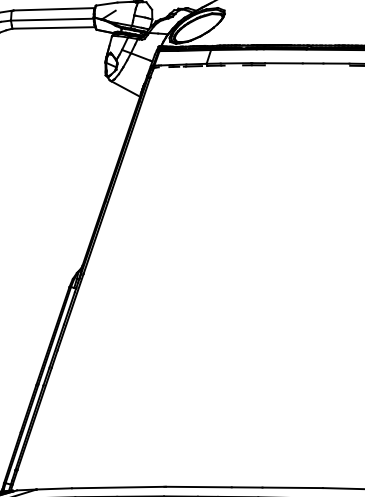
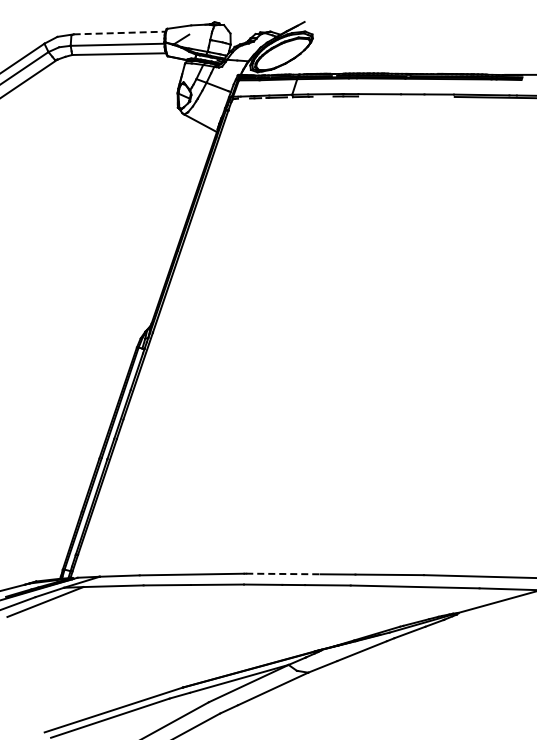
line: (54, 9) -> (119, 33), solid -> dashed
line: (198, 486) -> (283, 573), solid -> dashed

